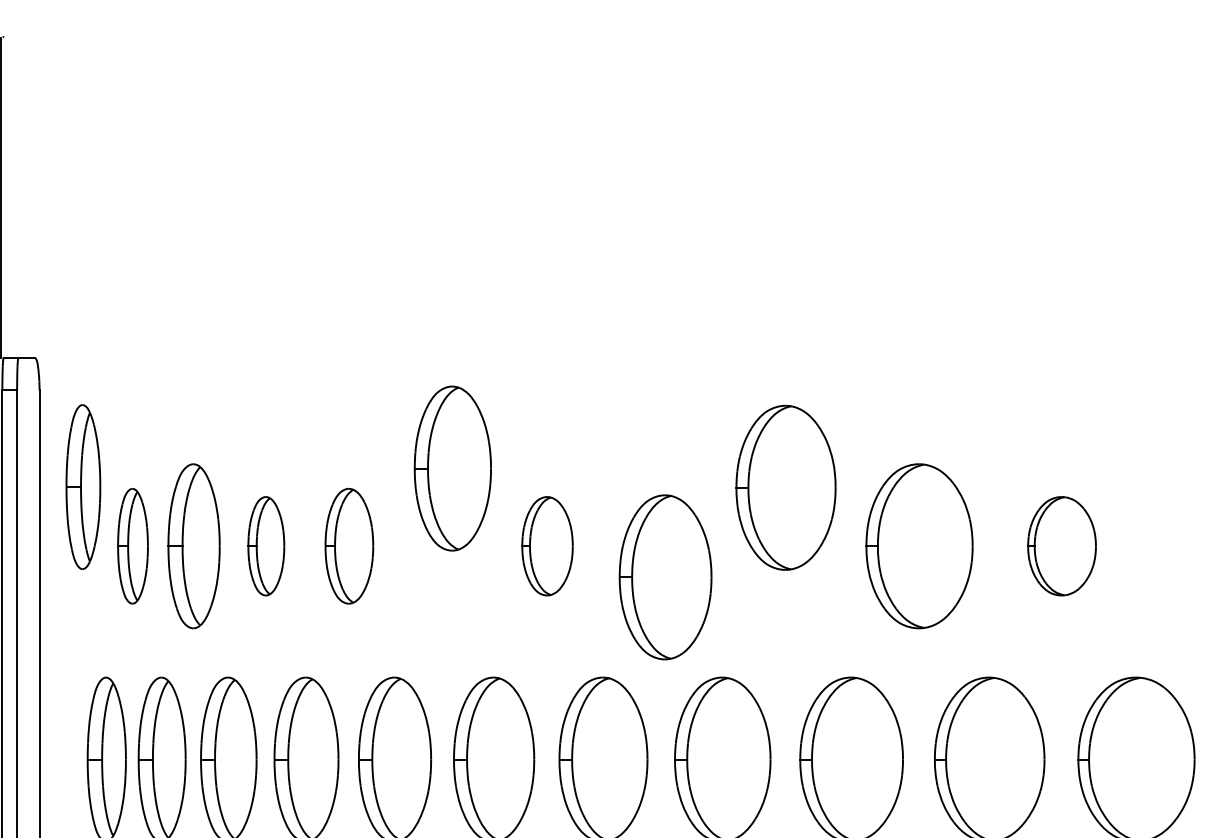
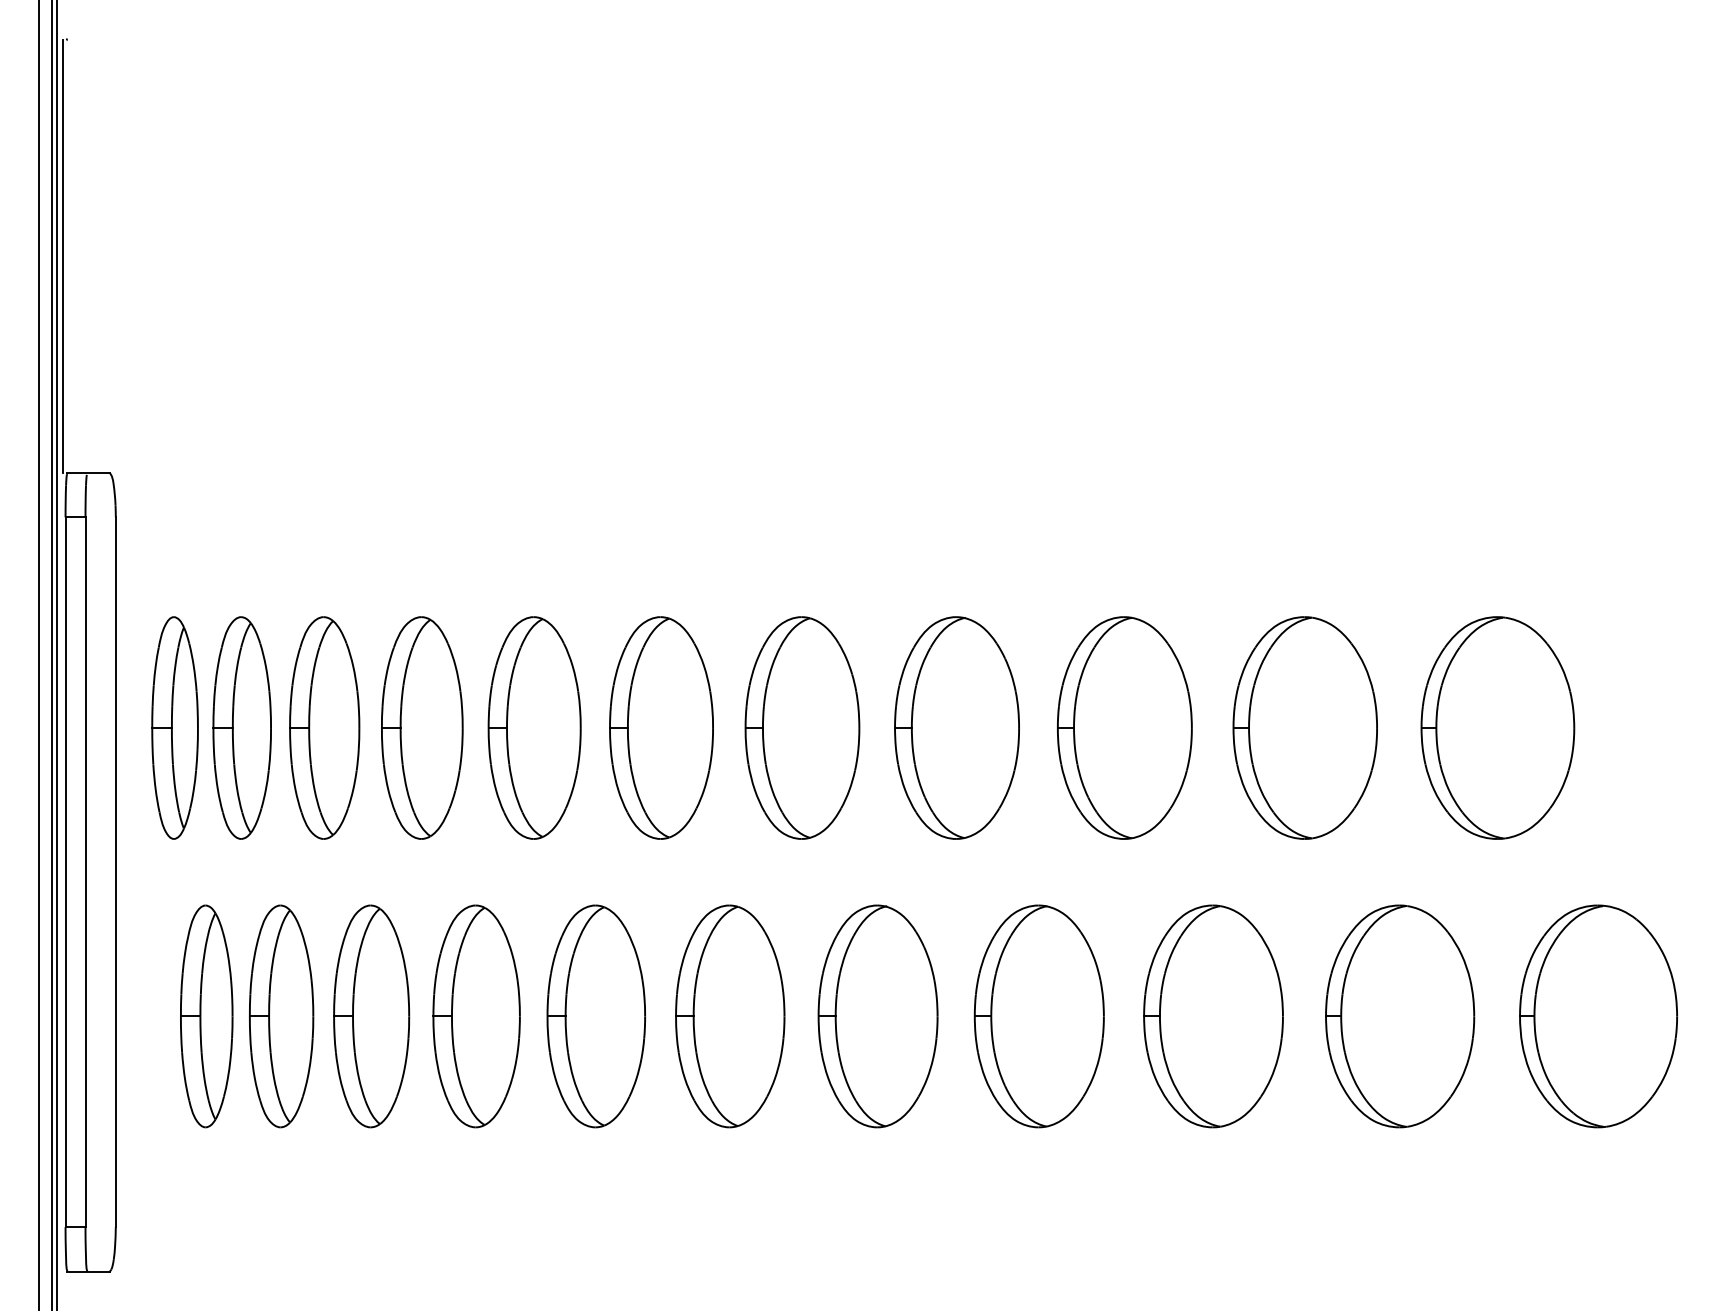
part: (452, 468) -> (661, 727), moved
part: (82, 486) -> (174, 727), moved
part: (785, 487) -> (1124, 727), moved
part: (132, 545) -> (241, 727), size x1.43
part: (266, 545) -> (422, 727), size x1.67
part: (349, 545) -> (534, 727), size x1.43
part: (547, 545) -> (802, 727), size x1.67
part: (1061, 545) -> (1497, 727), size x1.67
part: (665, 576) -> (956, 727), moved

